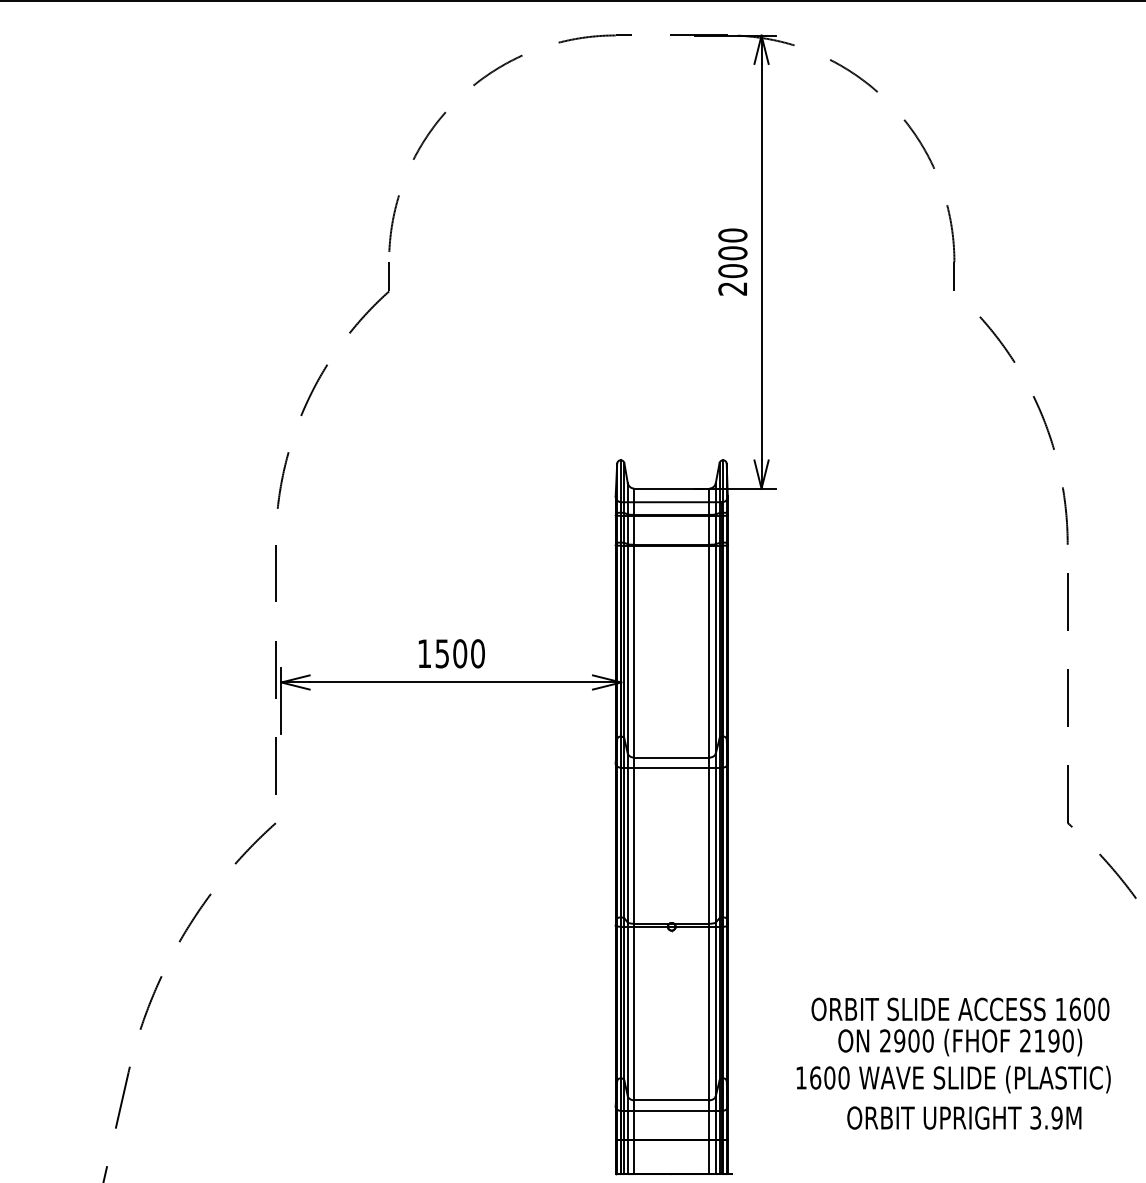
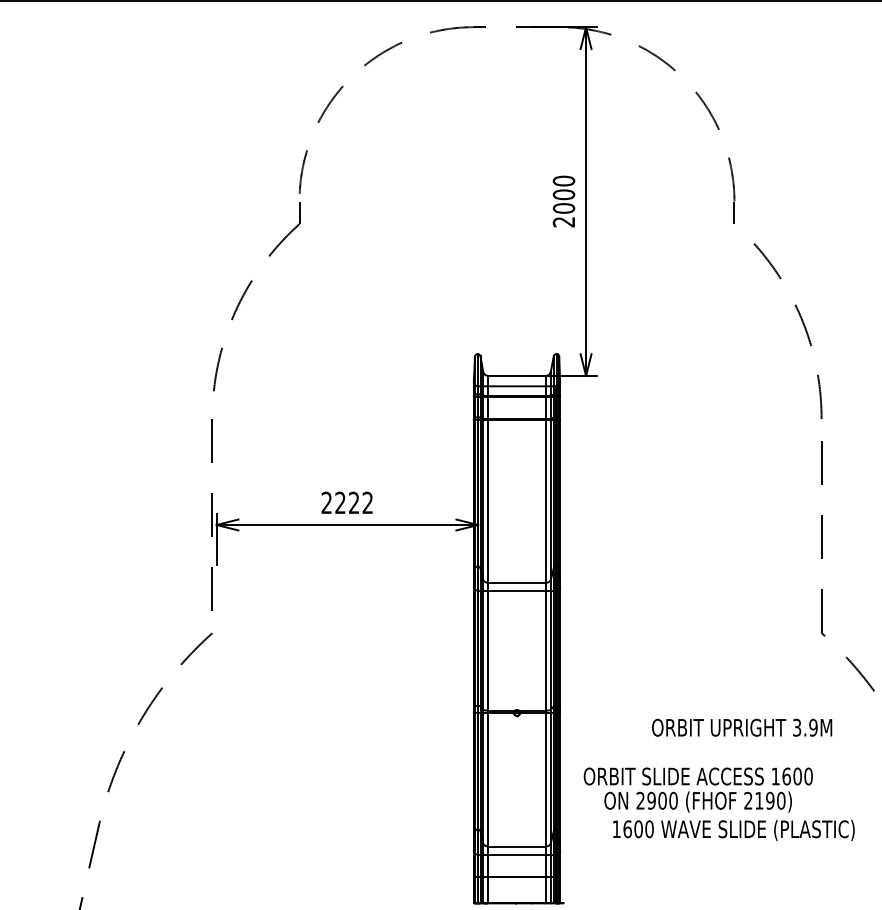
text: (450, 653) -> (346, 502), 1500 -> 2222
text: (960, 1026) -> (698, 789), moved
text: (964, 1117) -> (742, 727), moved

